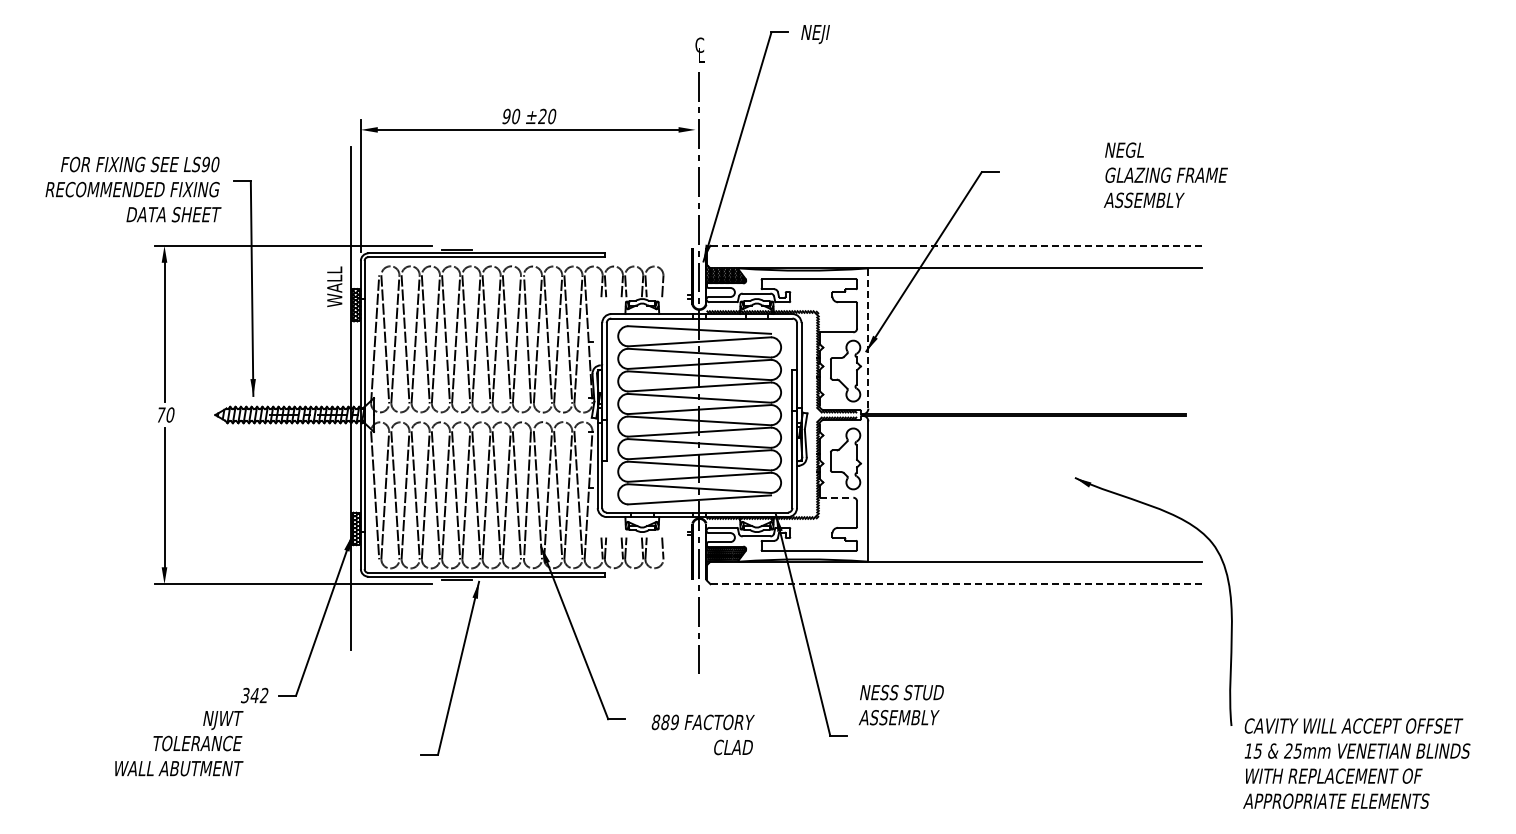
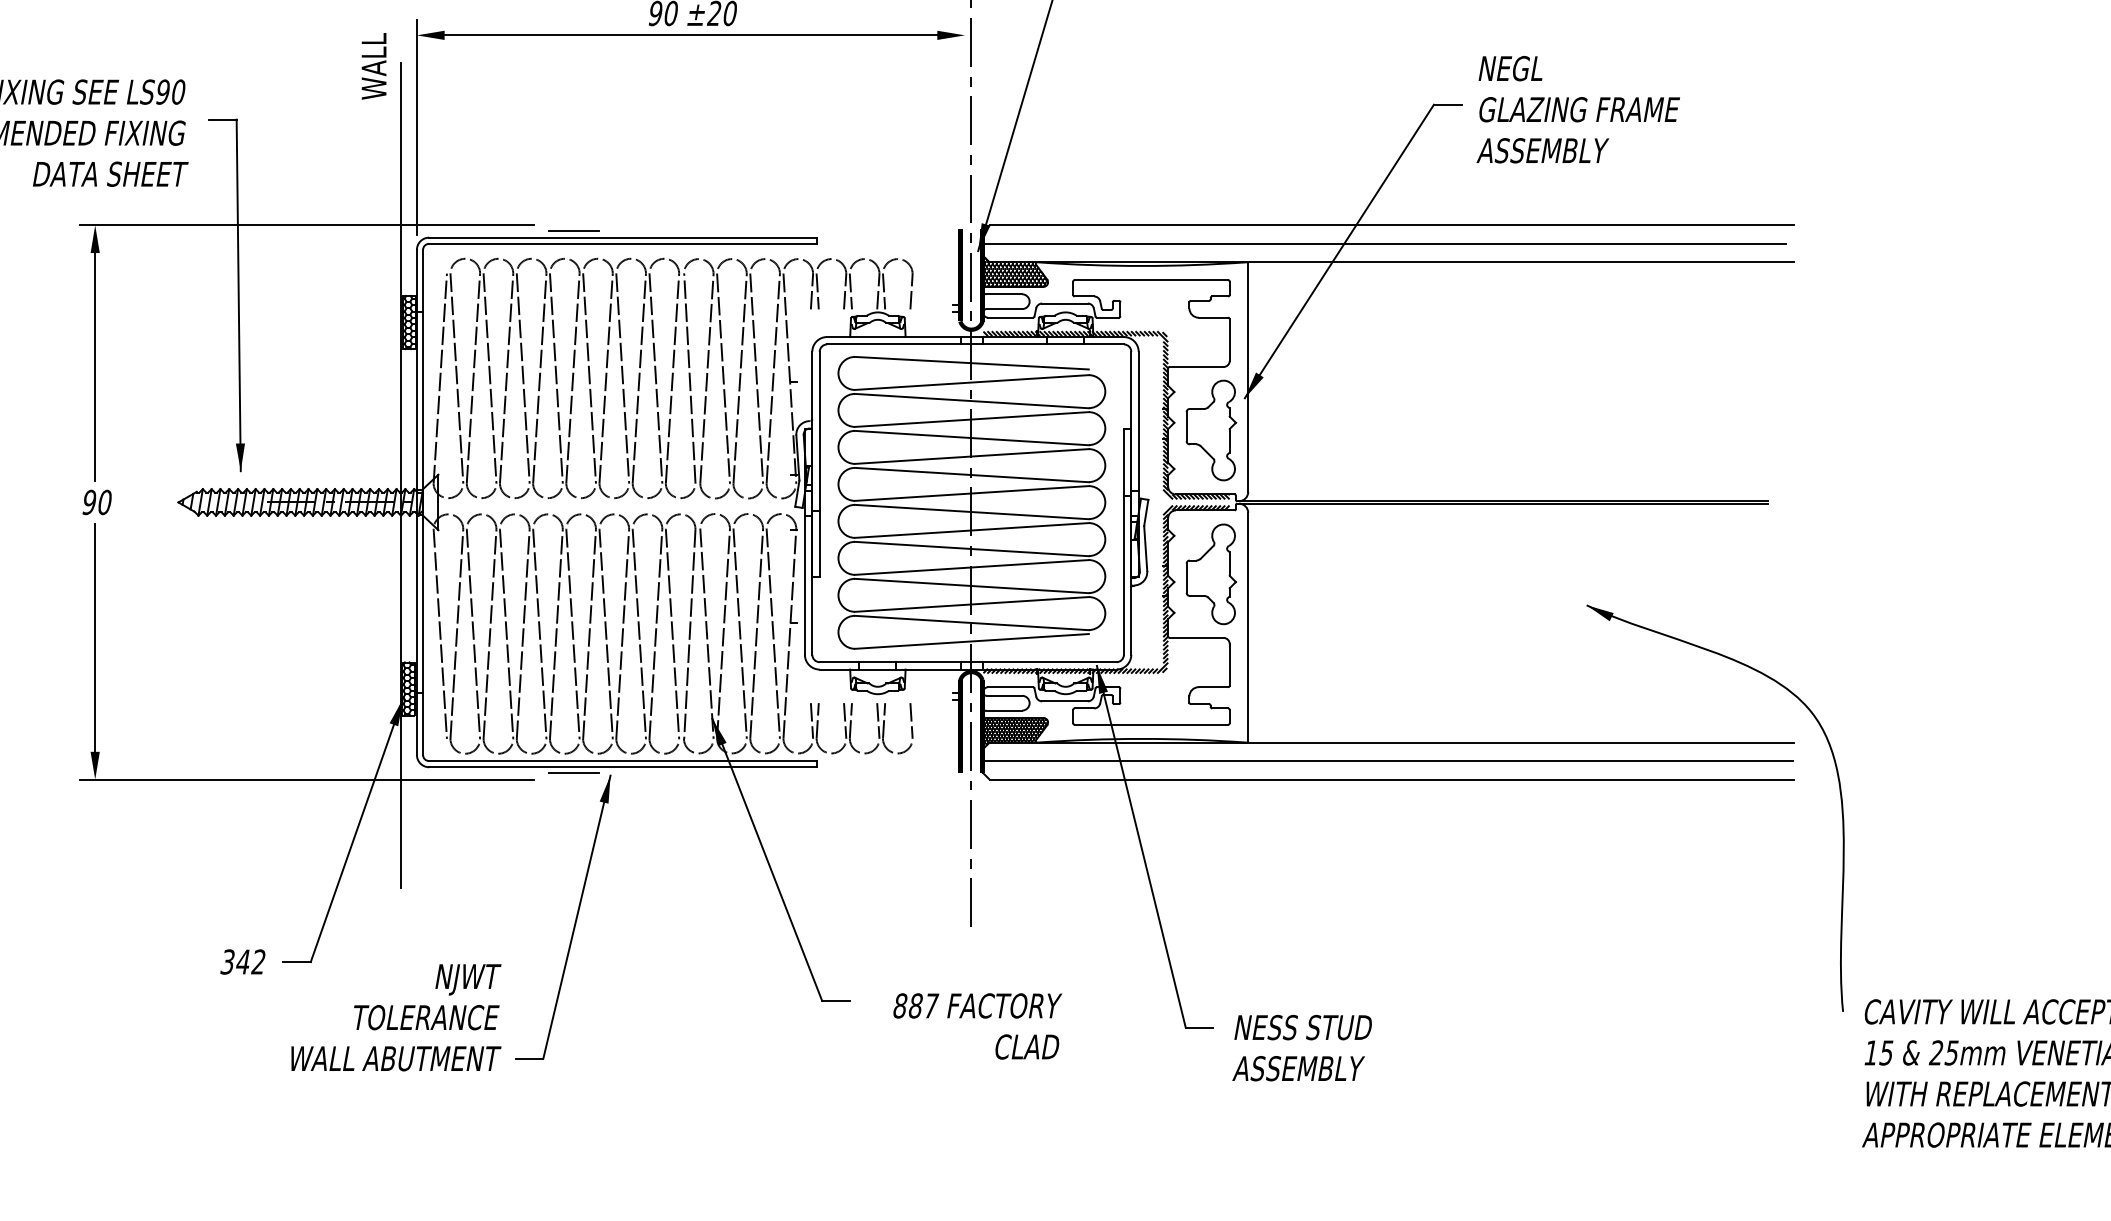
text: (1165, 175) -> (1577, 110), moved
line: (956, 245) -> (1392, 224), dashed -> solid
line: (951, 257) -> (1384, 244), added
text: (334, 286) -> (373, 65), moved
line: (868, 338) -> (1248, 377), dashed -> solid
text: (160, 414) -> (88, 501), 70 -> 90
line: (837, 497) -> (1197, 637), dashed -> solid
line: (953, 572) -> (1387, 760), added
line: (956, 584) -> (1392, 780), dashed -> solid
text: (900, 704) -> (1300, 1047), moved
text: (674, 722) -> (930, 1006), 889 -> 887
text: (179, 743) -> (396, 1017), moved

